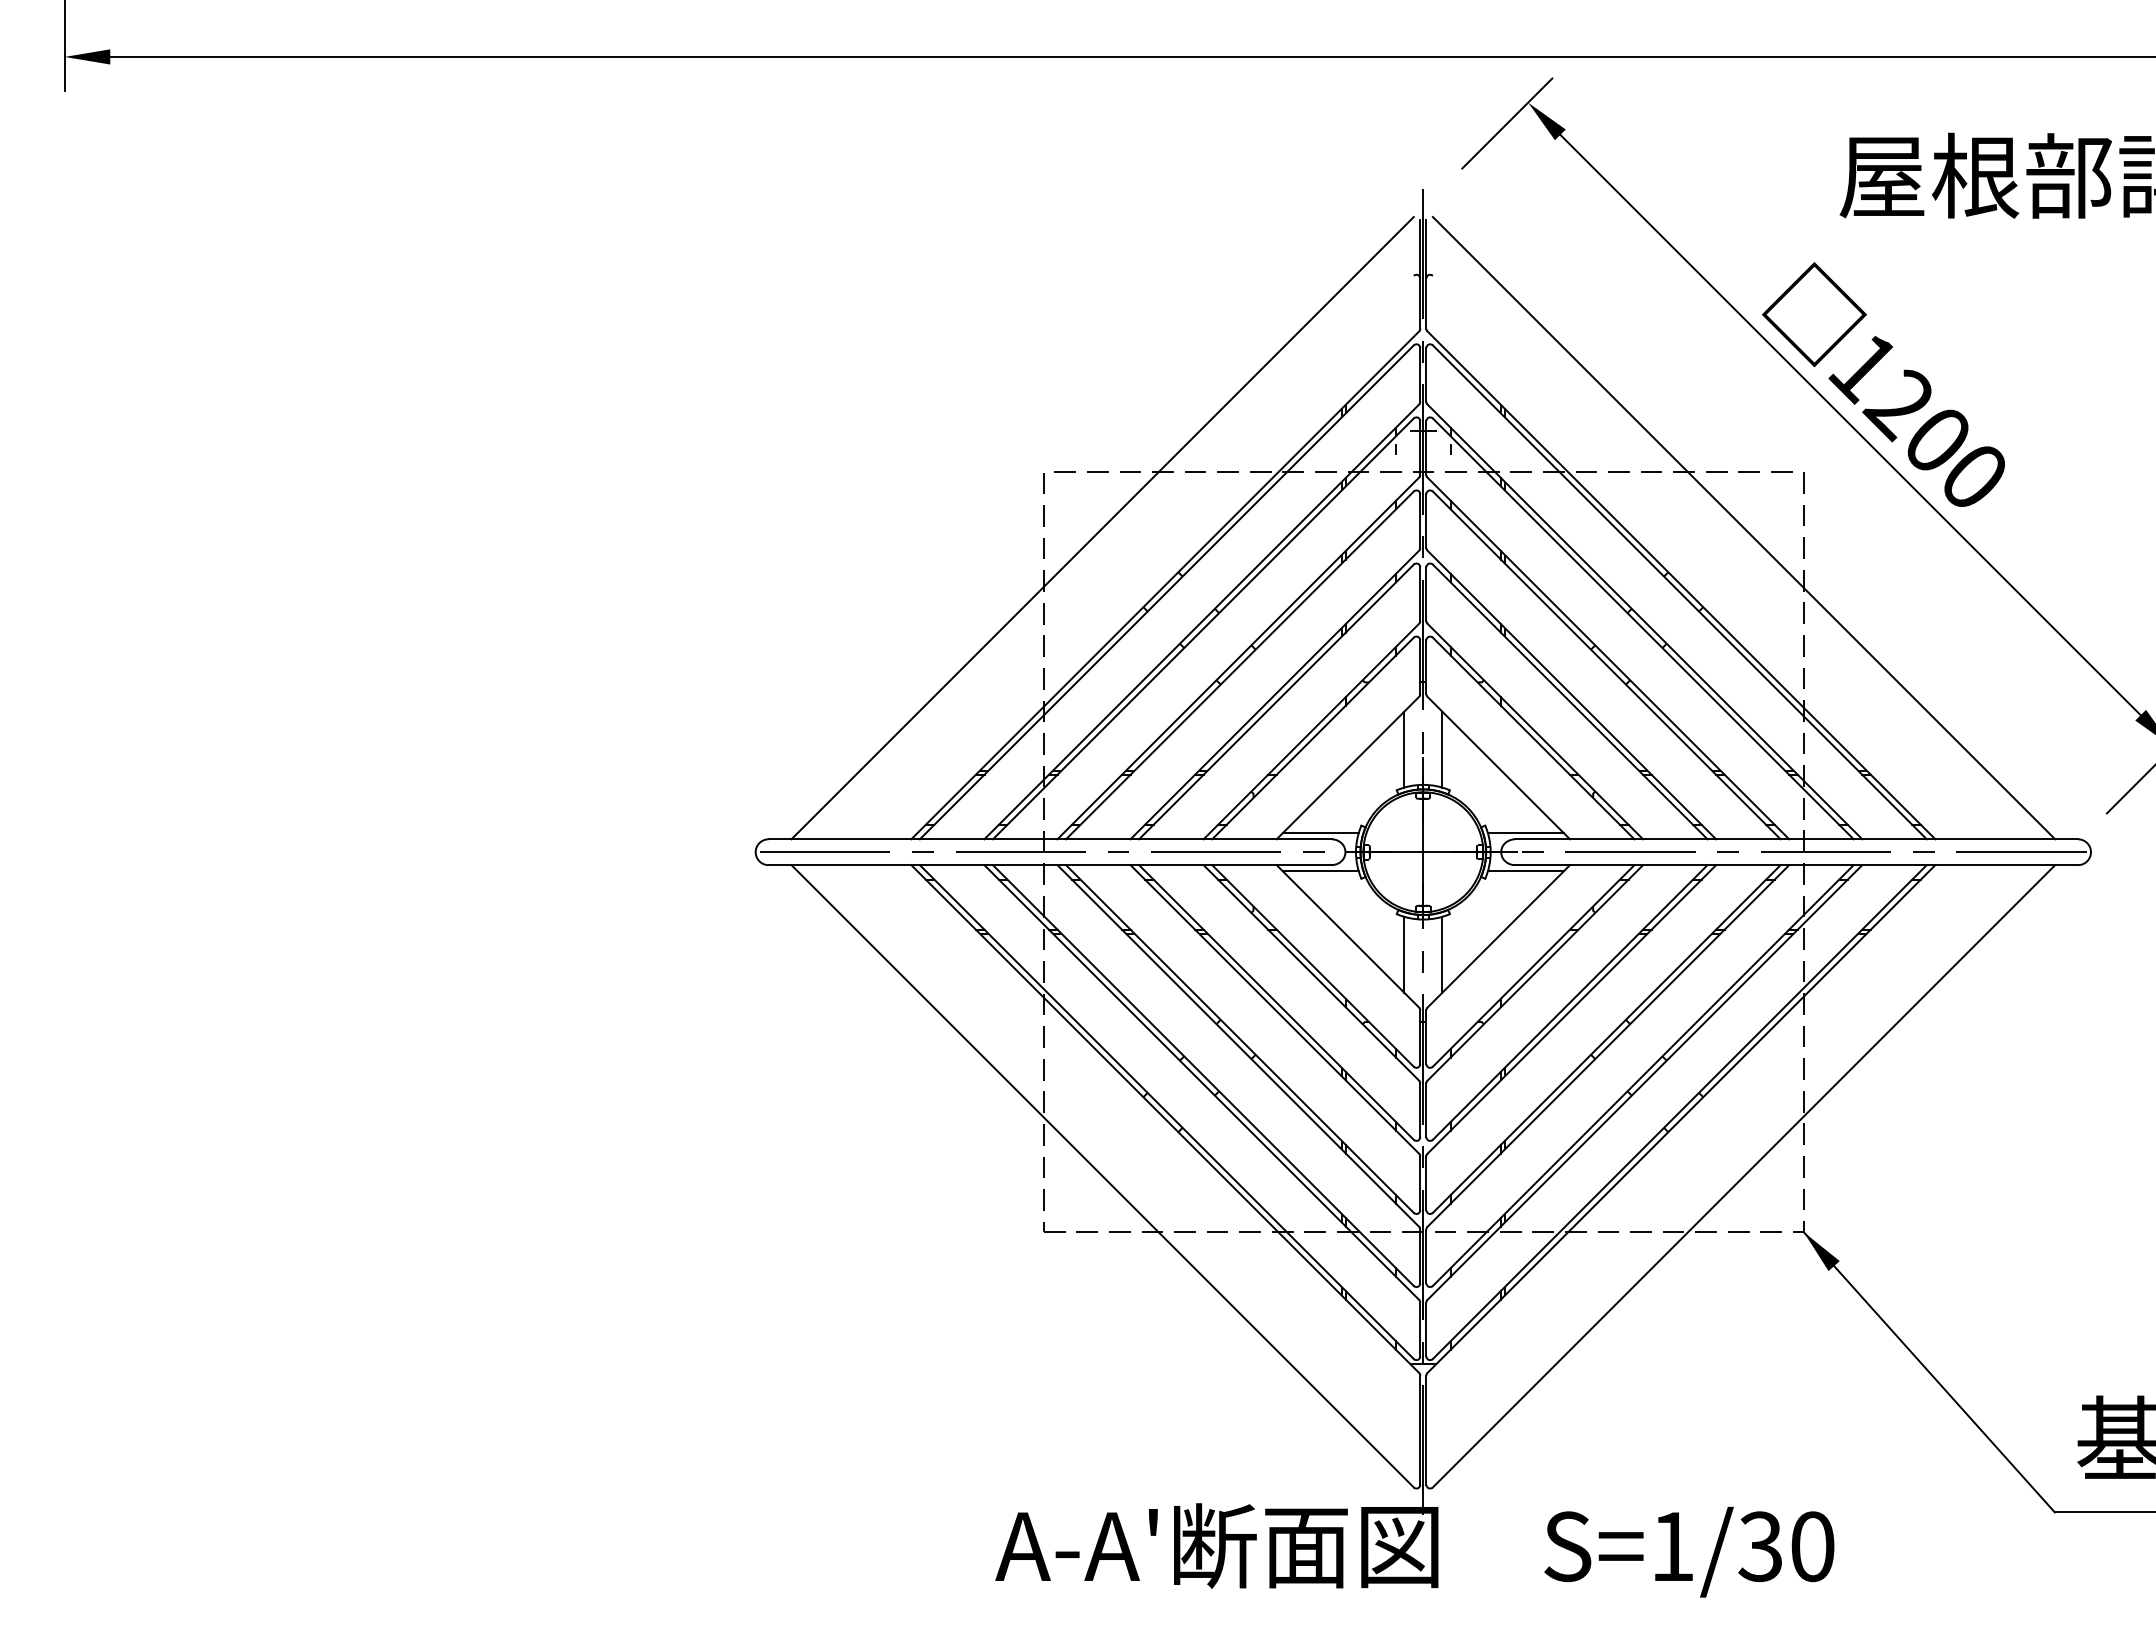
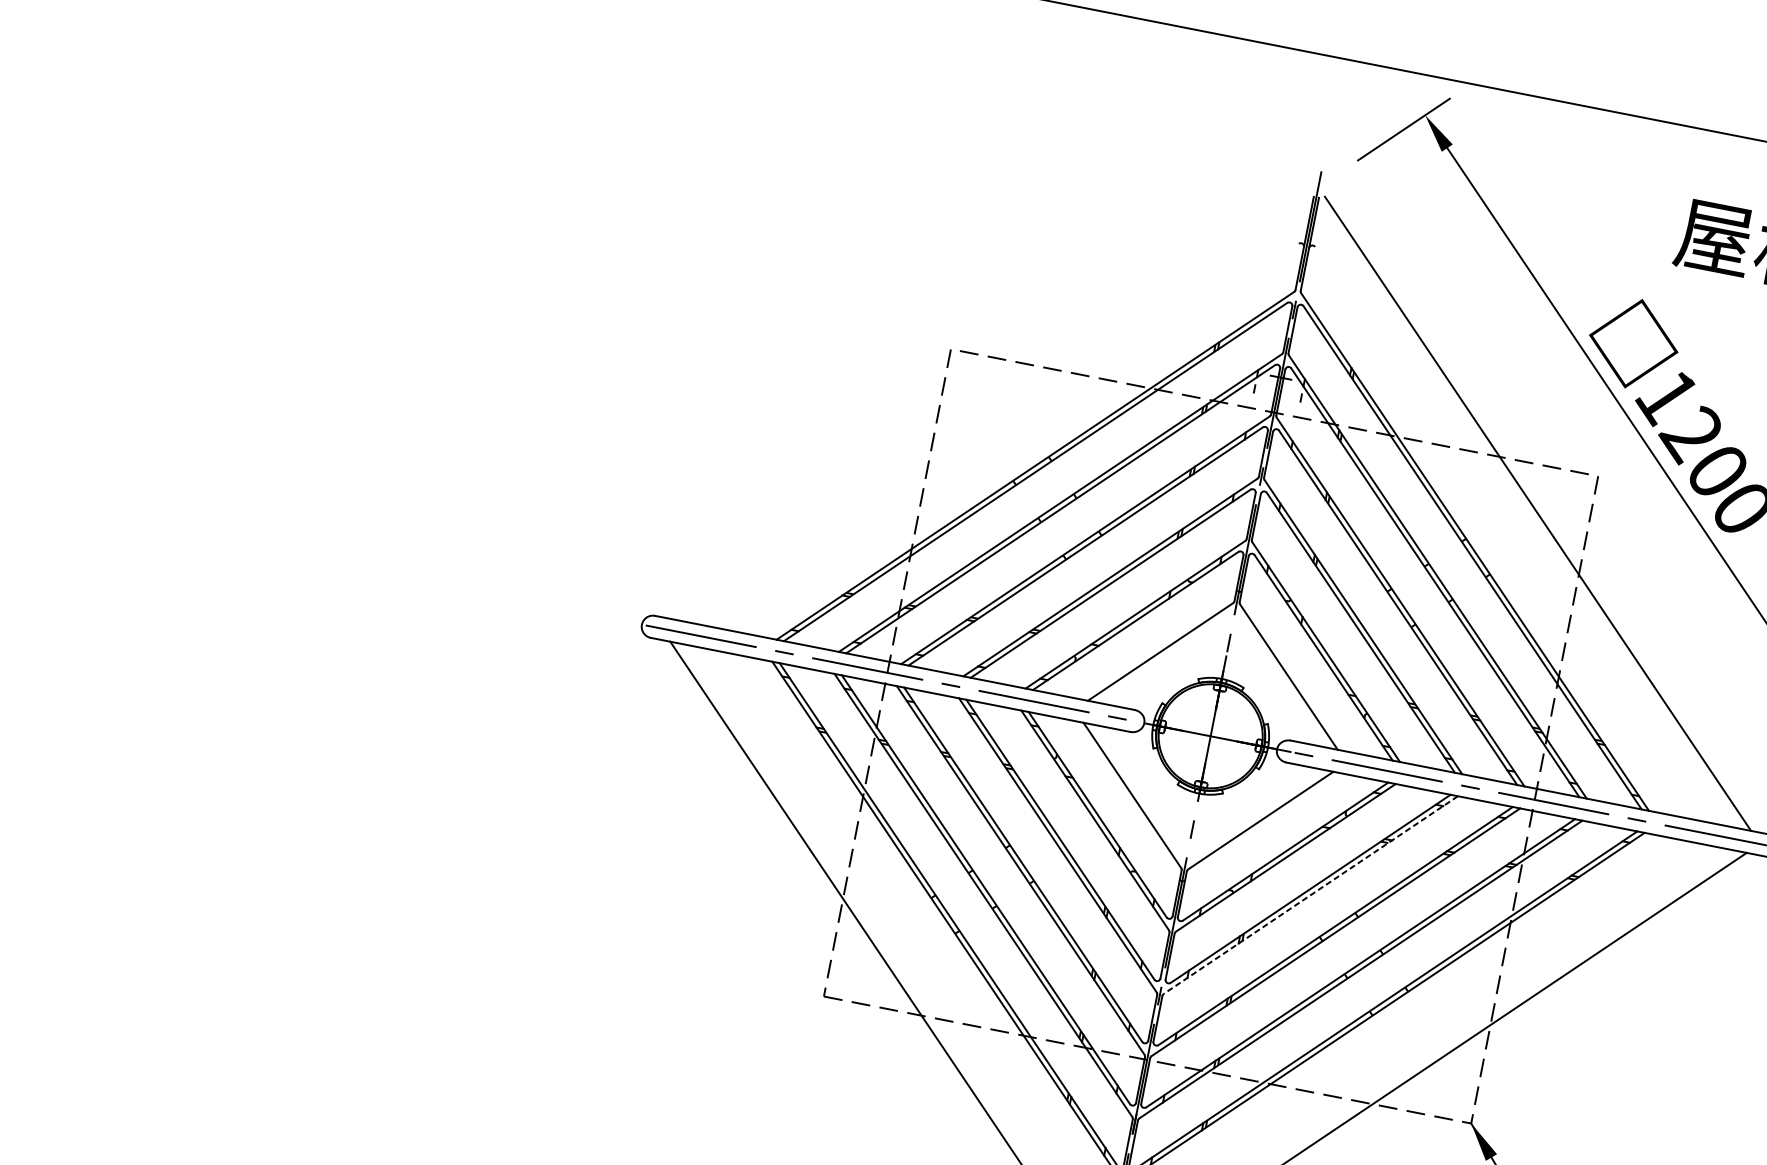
line: (1102, 527) -> (991, 406), removed
line: (1404, 749) -> (1211, 645), removed
line: (1442, 749) -> (1244, 651), removed
line: (1320, 833) -> (1126, 703), removed
line: (1525, 833) -> (1300, 737), removed
line: (1320, 871) -> (1119, 735), removed
line: (1525, 871) -> (1294, 769), removed
line: (1404, 954) -> (1177, 820), removed
line: (1442, 954) -> (1209, 826), removed
line: (1571, 1009) -> (1310, 895), solid -> dashed

